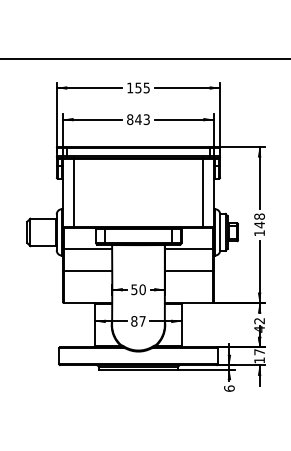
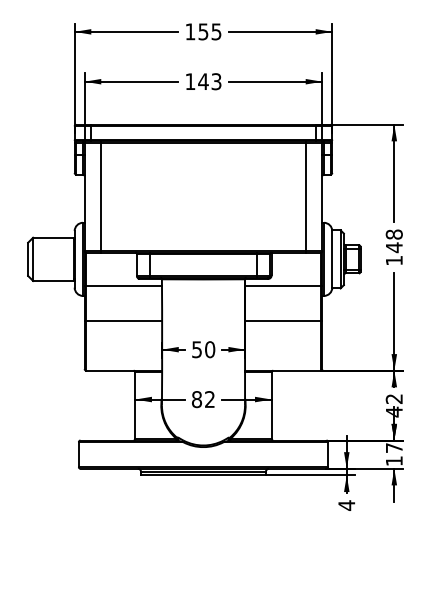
text: (130, 119) -> (190, 81), 843 -> 143
text: (142, 321) -> (209, 399), 87 -> 82
text: (229, 388) -> (346, 505), 6 -> 4

